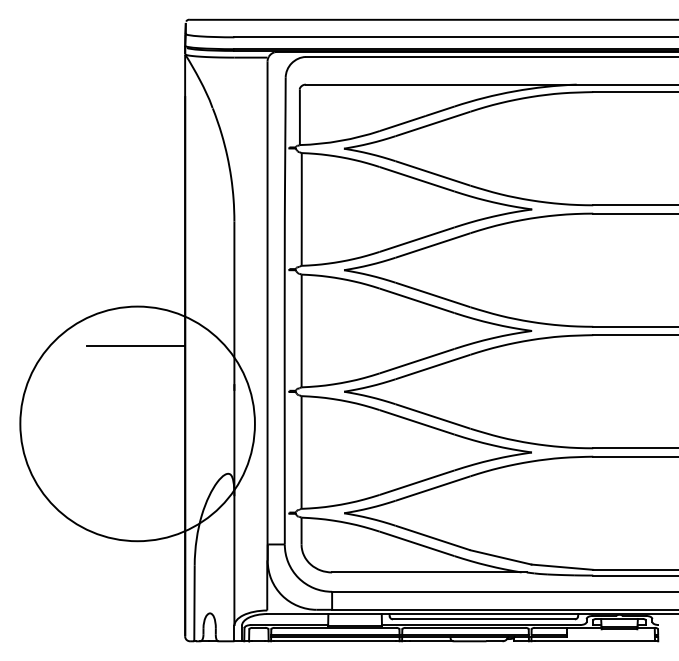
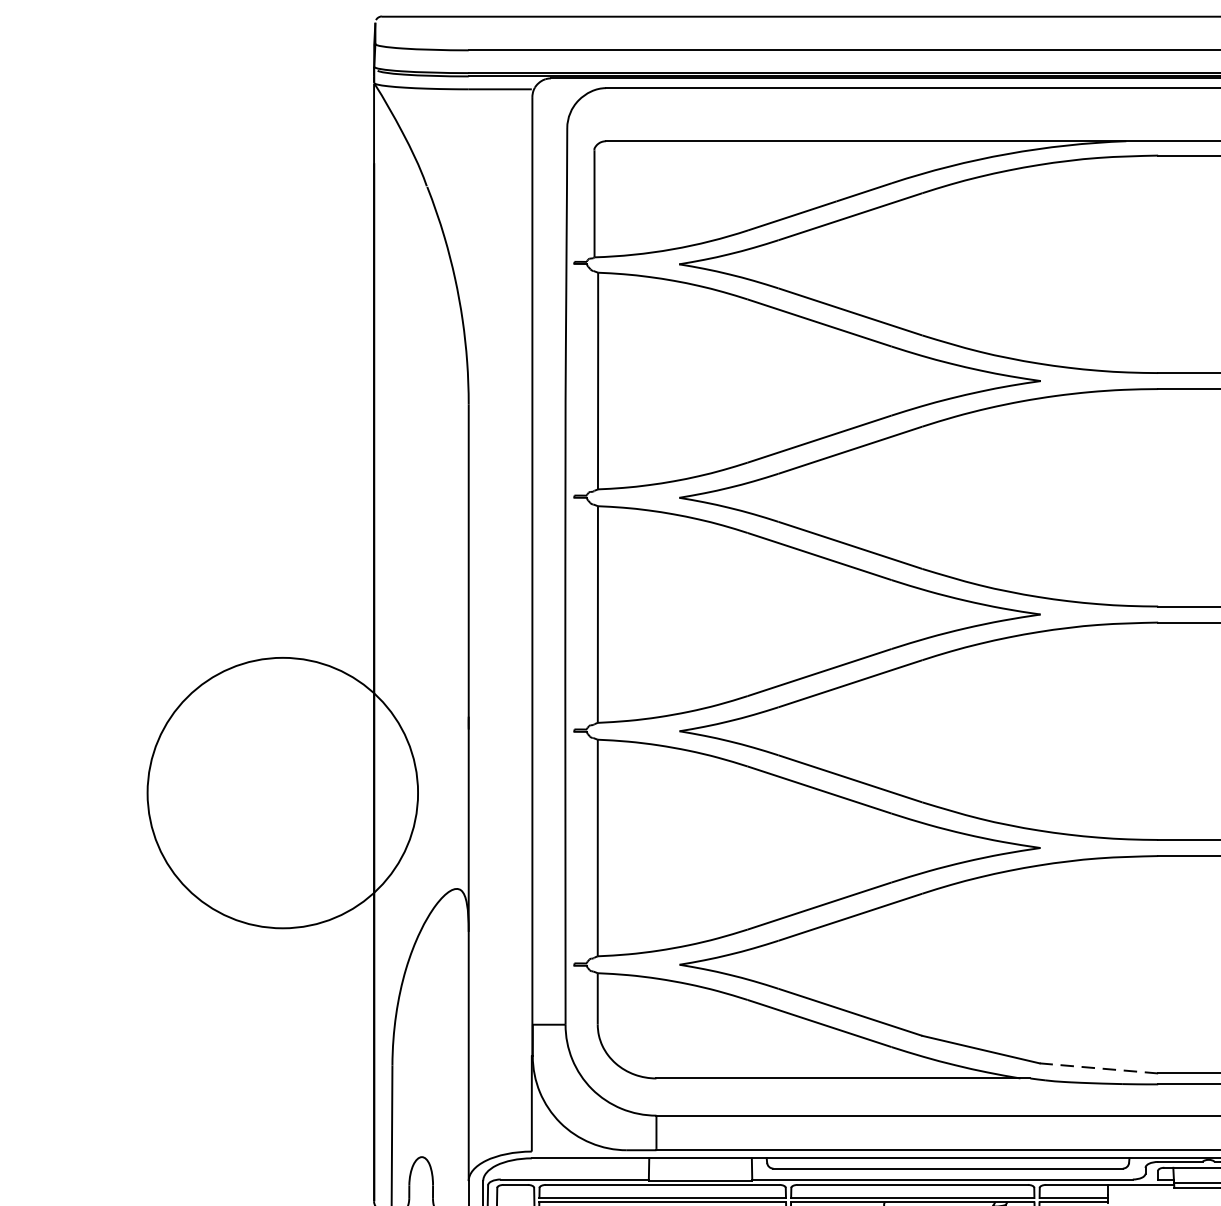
line: (135, 345) -> (278, 642), removed
circle: (137, 423) -> (282, 792), size x0.6
line: (562, 567) -> (1099, 1068), solid -> dashed

